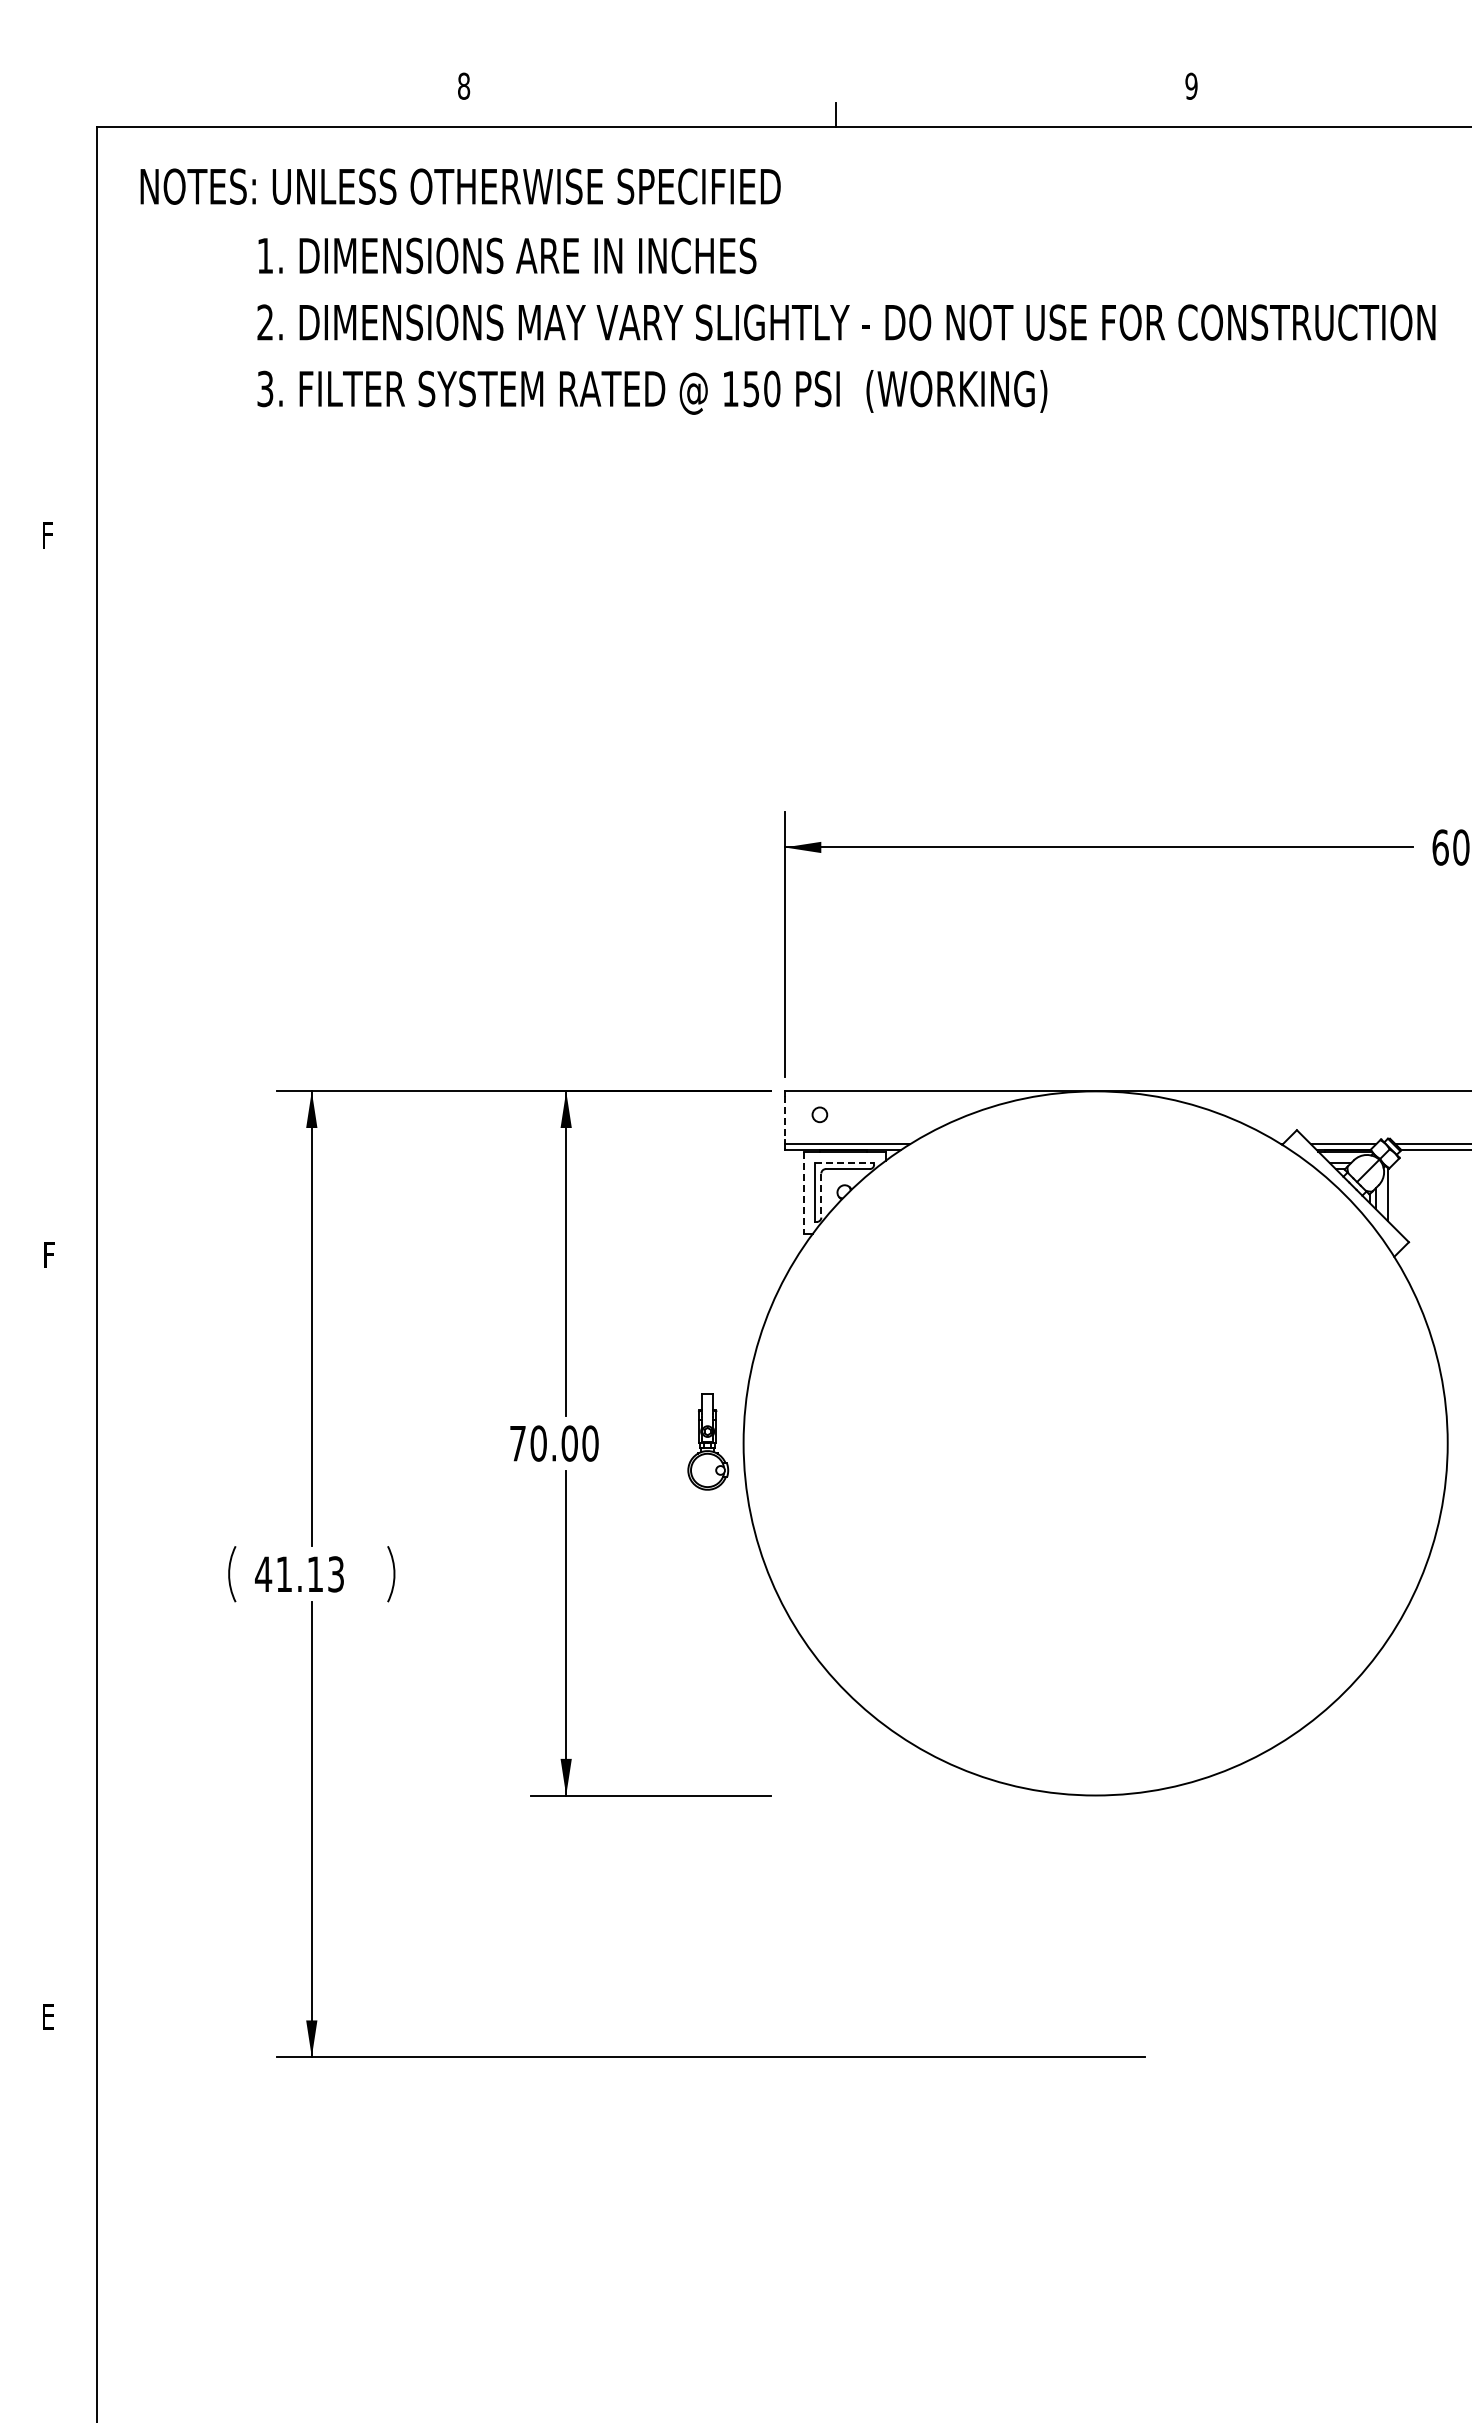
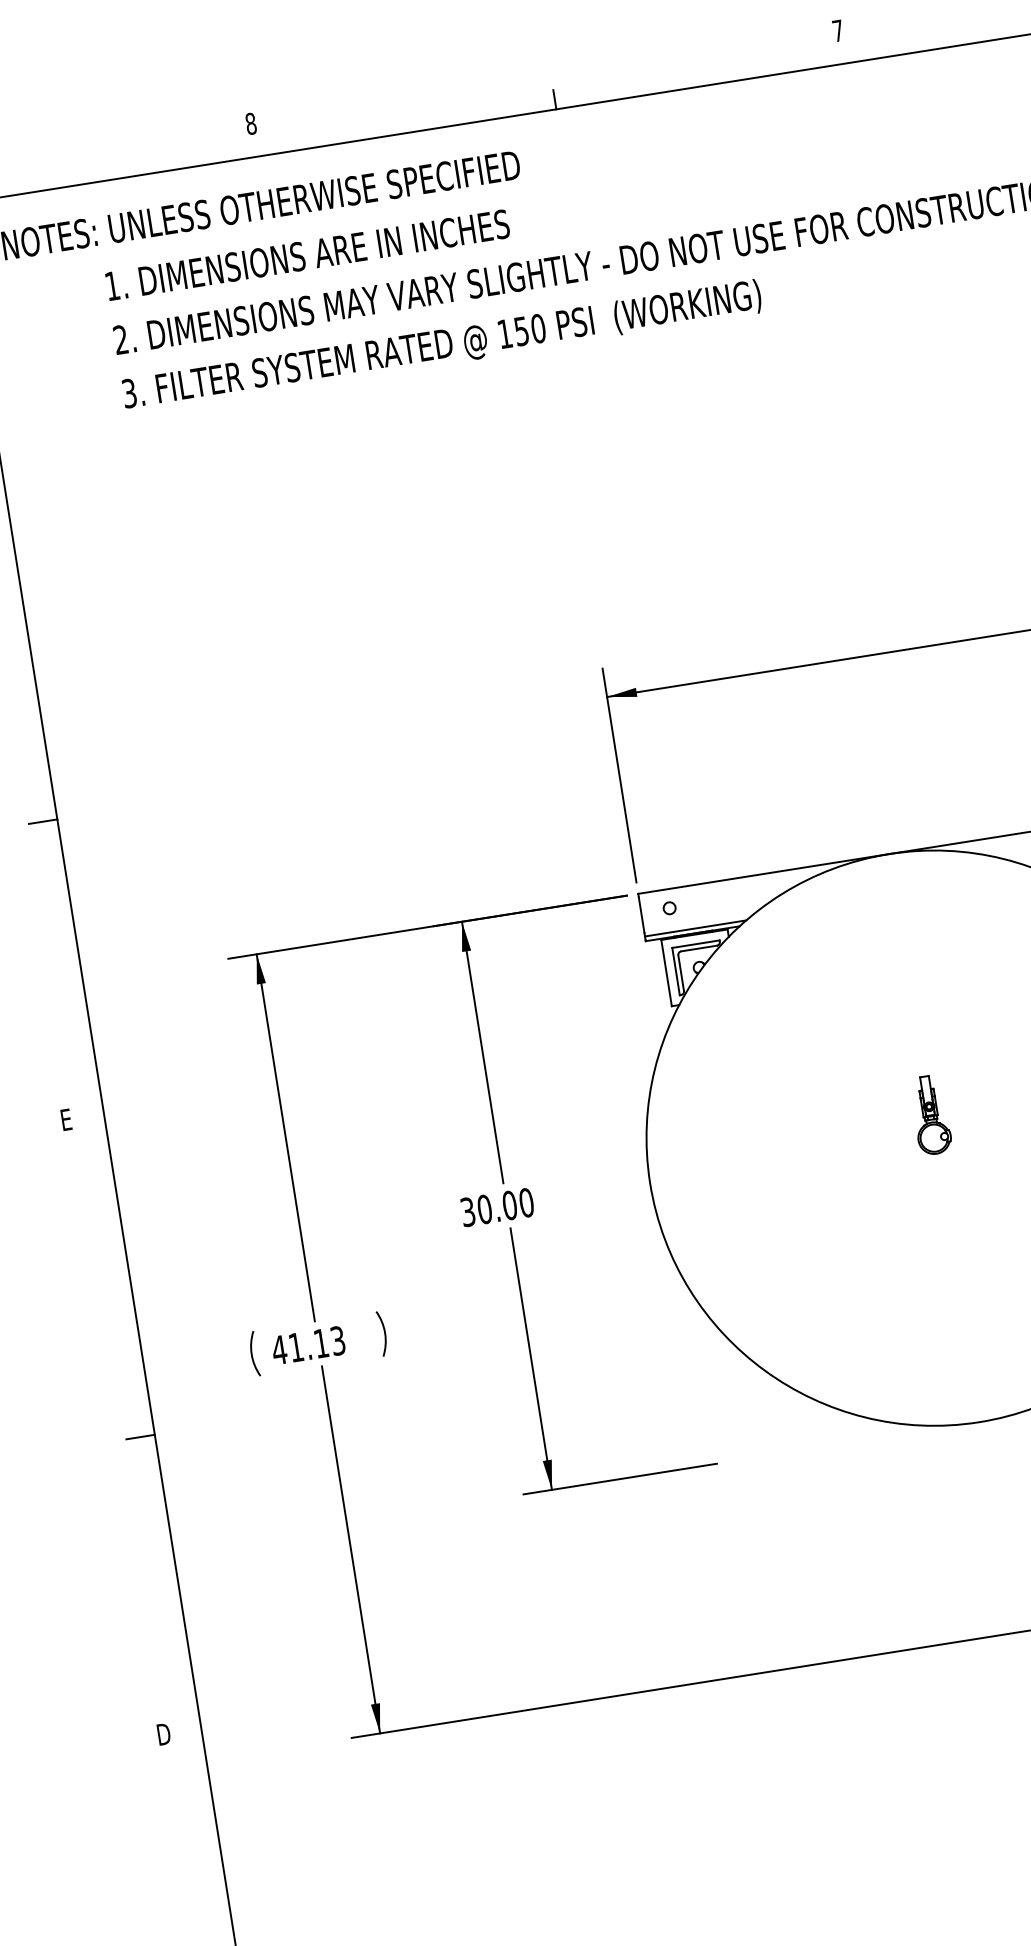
text: (1191, 85) -> (837, 30), 9 -> 7
line: (78, 890) -> (42, 822), added
line: (784, 1118) -> (641, 915), dashed -> solid
line: (845, 1163) -> (696, 944), dashed -> solid
line: (803, 1193) -> (666, 973), dashed -> solid
line: (821, 1196) -> (681, 973), dashed -> solid
text: (51, 1254) -> (67, 1119), F -> E
part: (708, 1441) -> (931, 1114), moved
text: (517, 1443) -> (467, 1212), 70.00 -> 30.00
line: (78, 1652) -> (140, 1436), added
text: (50, 2016) -> (164, 1734), E -> D

